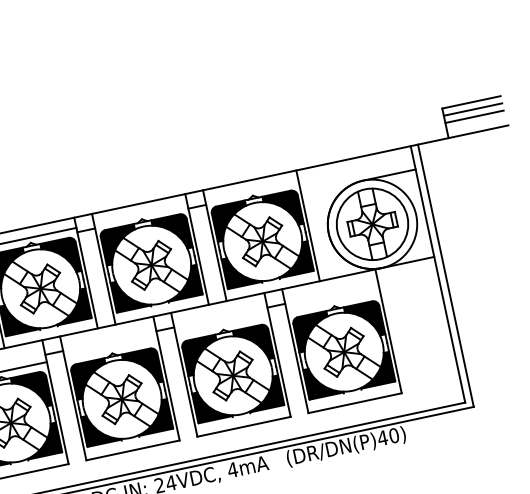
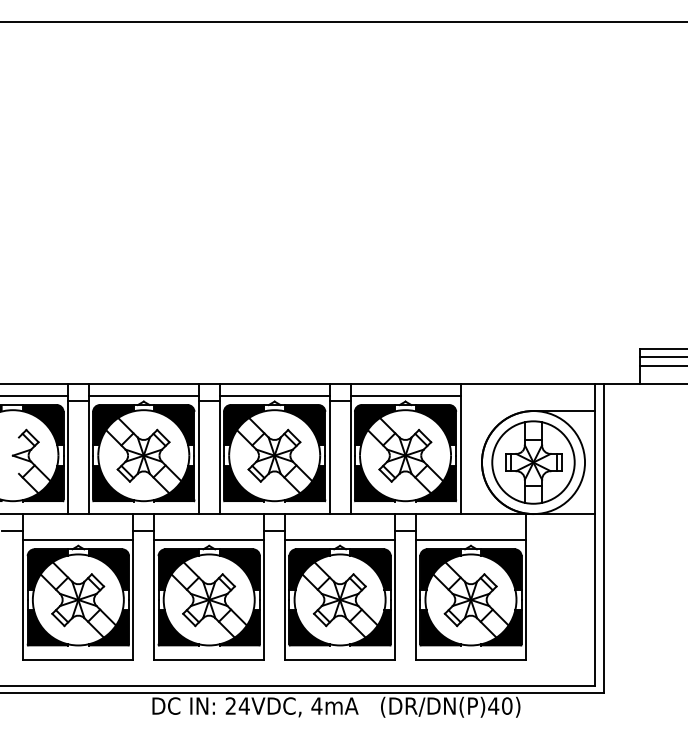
line: (251, 190) -> (405, 395), added
line: (140, 214) -> (274, 395), added
line: (332, 300) -> (470, 539), added
line: (222, 324) -> (340, 539), added
line: (111, 348) -> (209, 539), added

